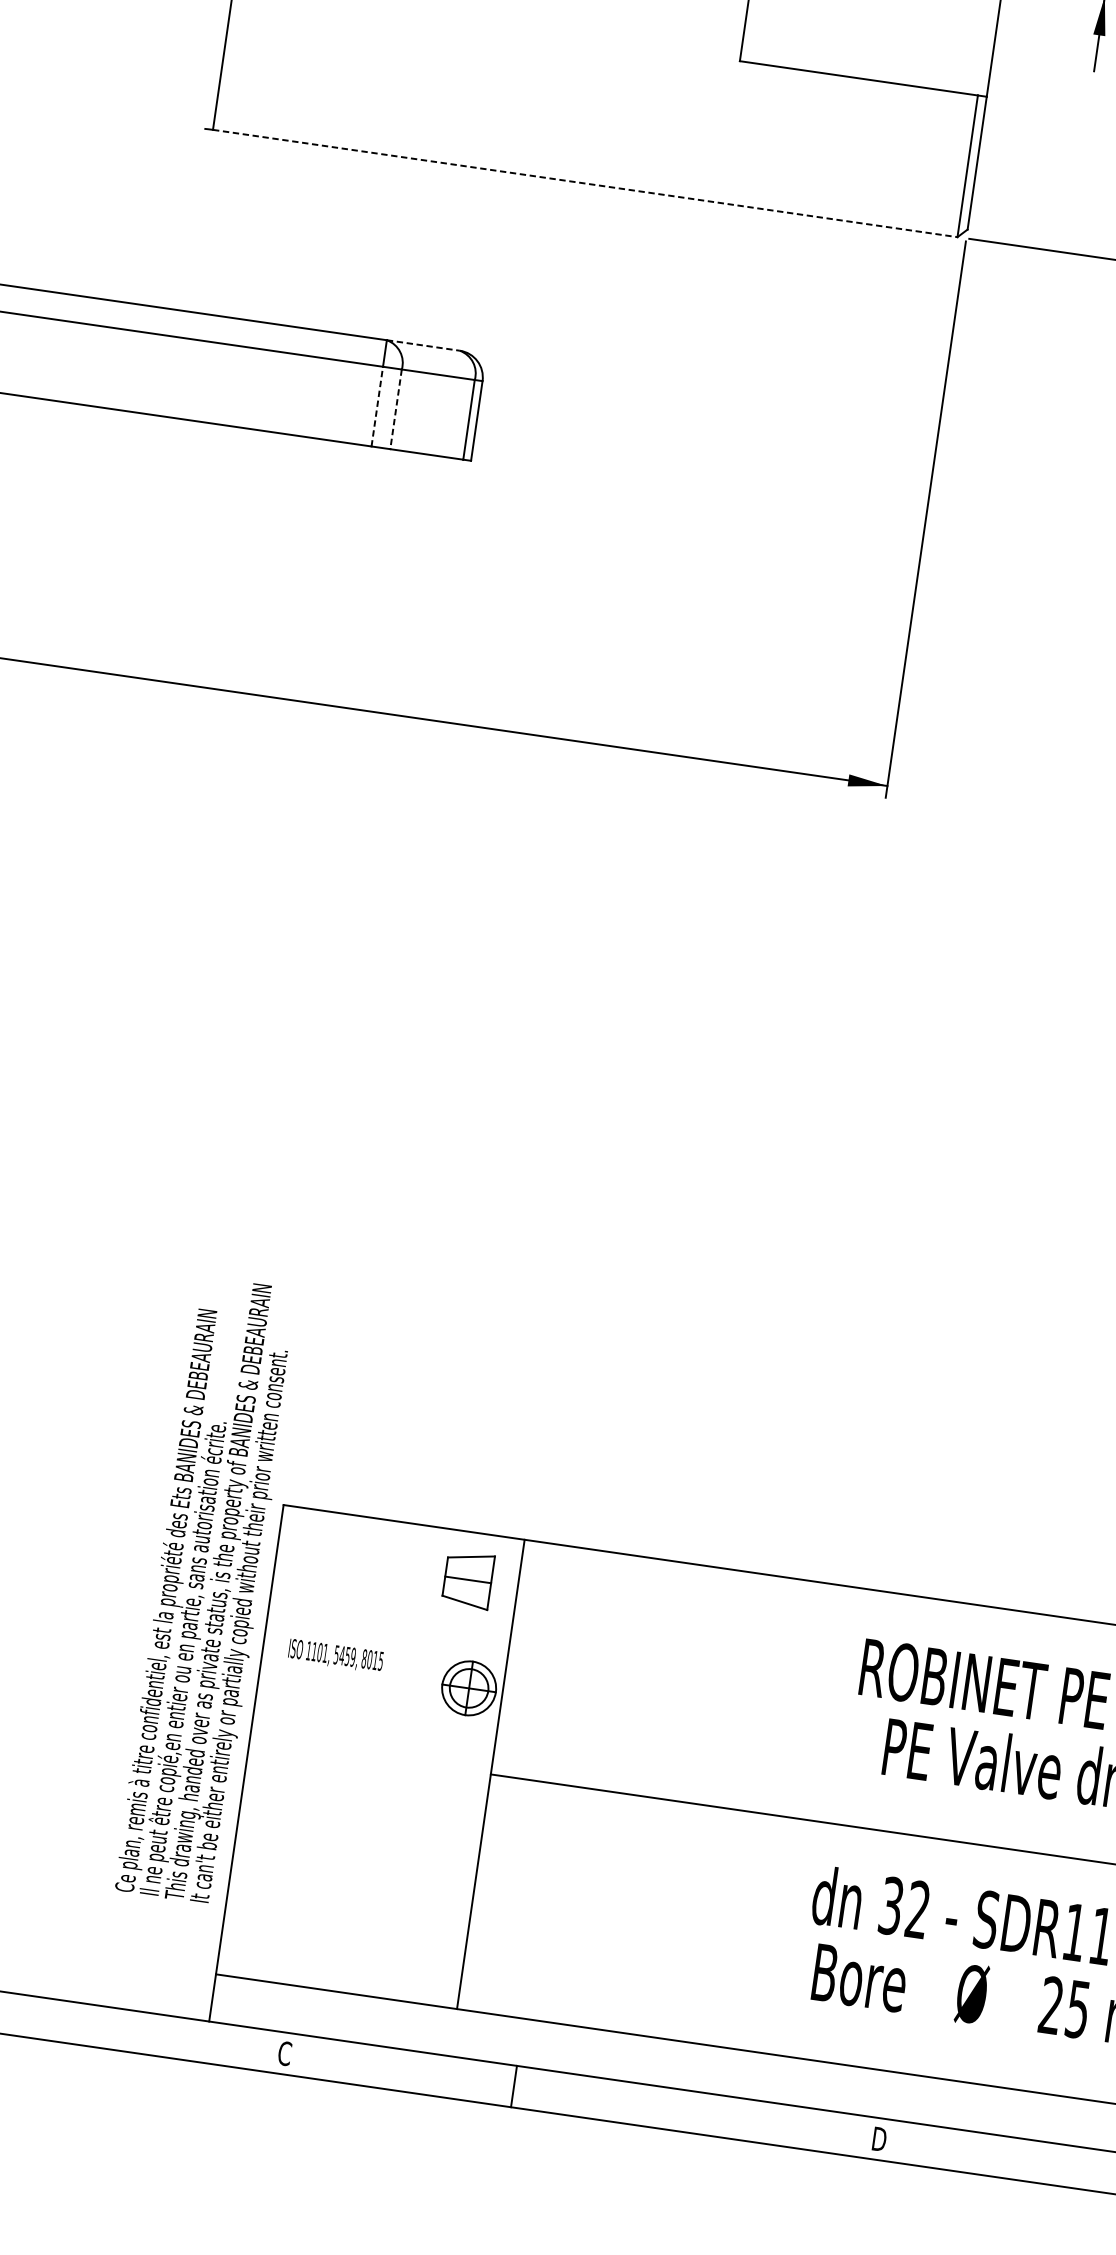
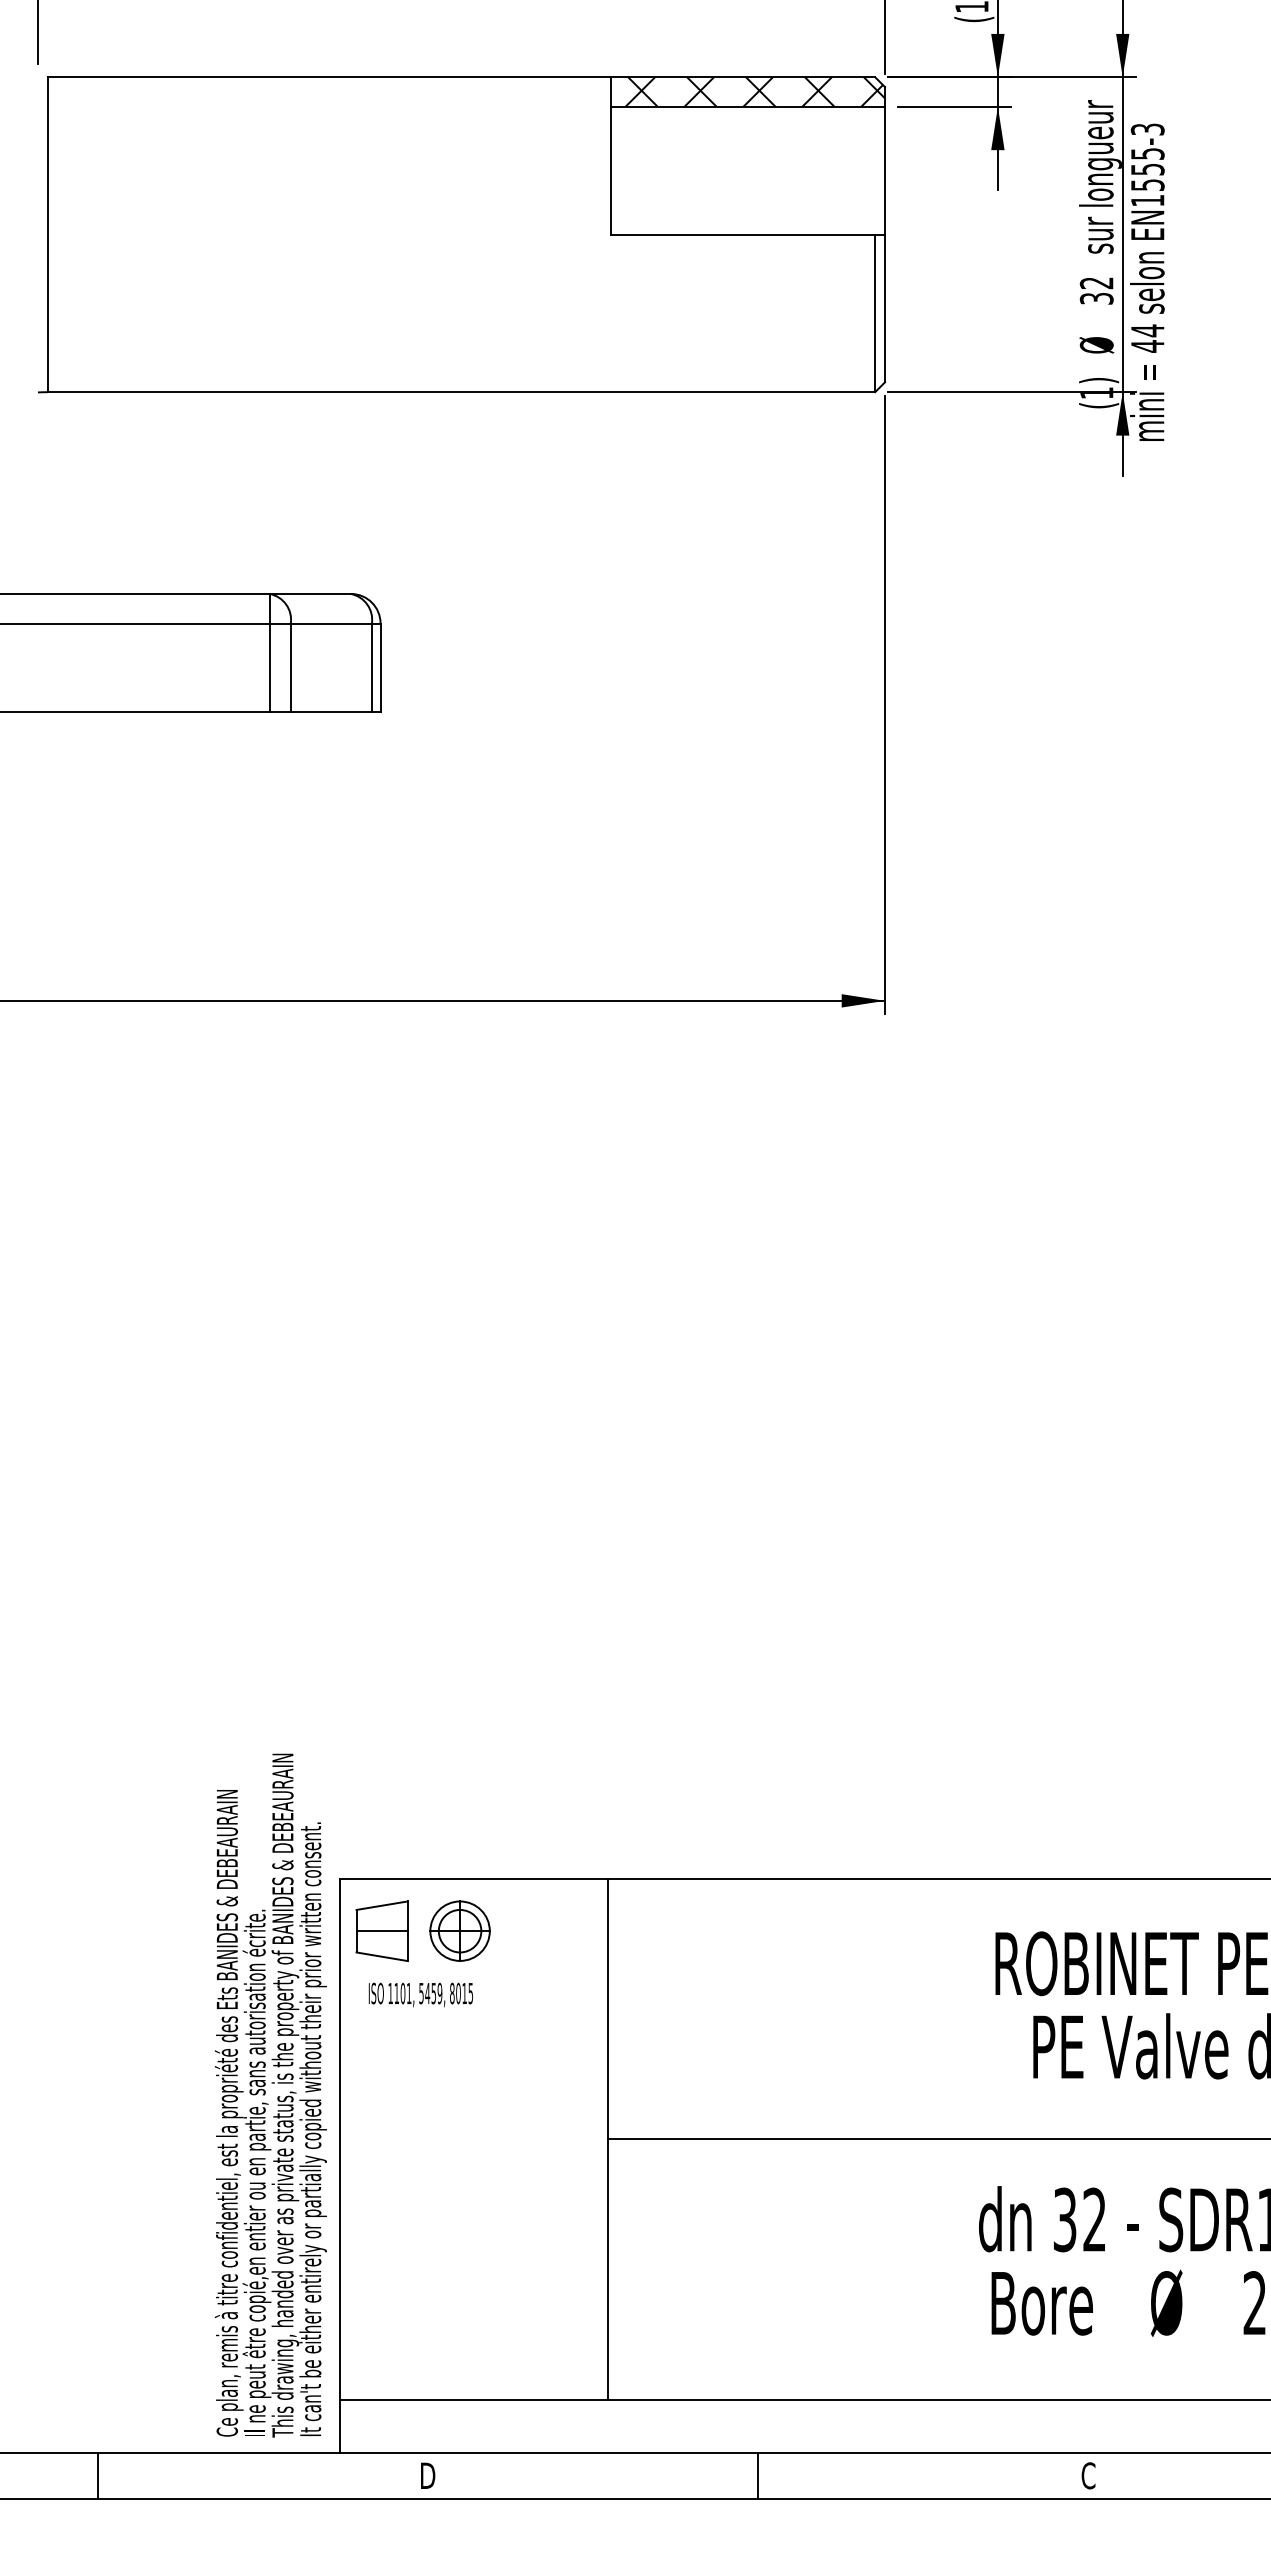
line: (585, 183) -> (461, 392), dashed -> solid
line: (423, 345) -> (310, 593), dashed -> solid
line: (376, 406) -> (269, 667), dashed -> solid
line: (395, 409) -> (290, 668), dashed -> solid
part: (467, 1579) -> (381, 1930), moved
text: (207, 1590) -> (270, 2095), moved
text: (335, 1655) -> (420, 1994), moved
part: (468, 1687) -> (459, 1930), moved
text: (284, 2053) -> (427, 2475), C -> D
line: (514, 2086) -> (758, 2475), moved
text: (879, 2138) -> (1088, 2475), D -> C

